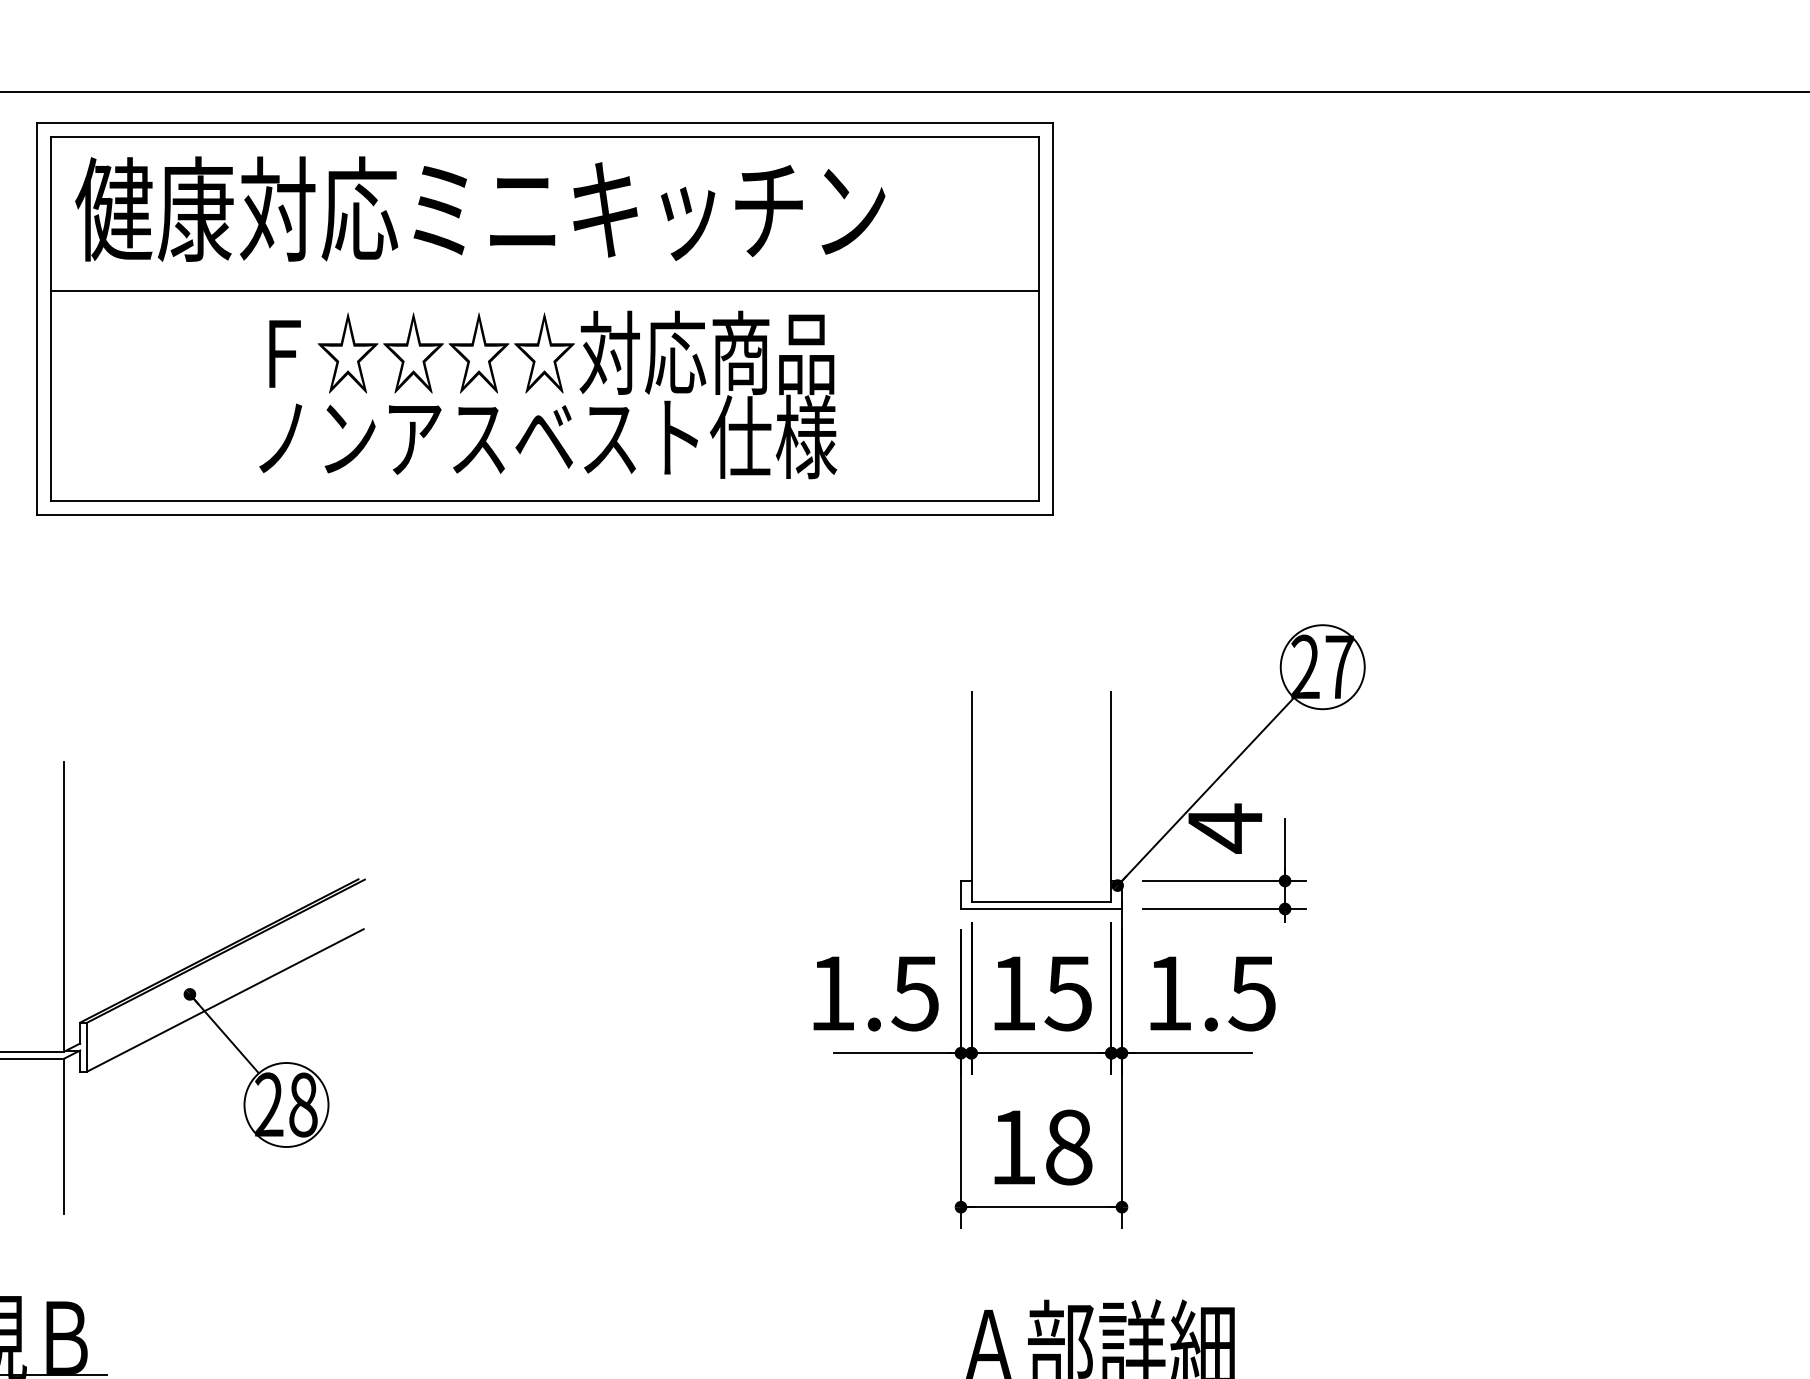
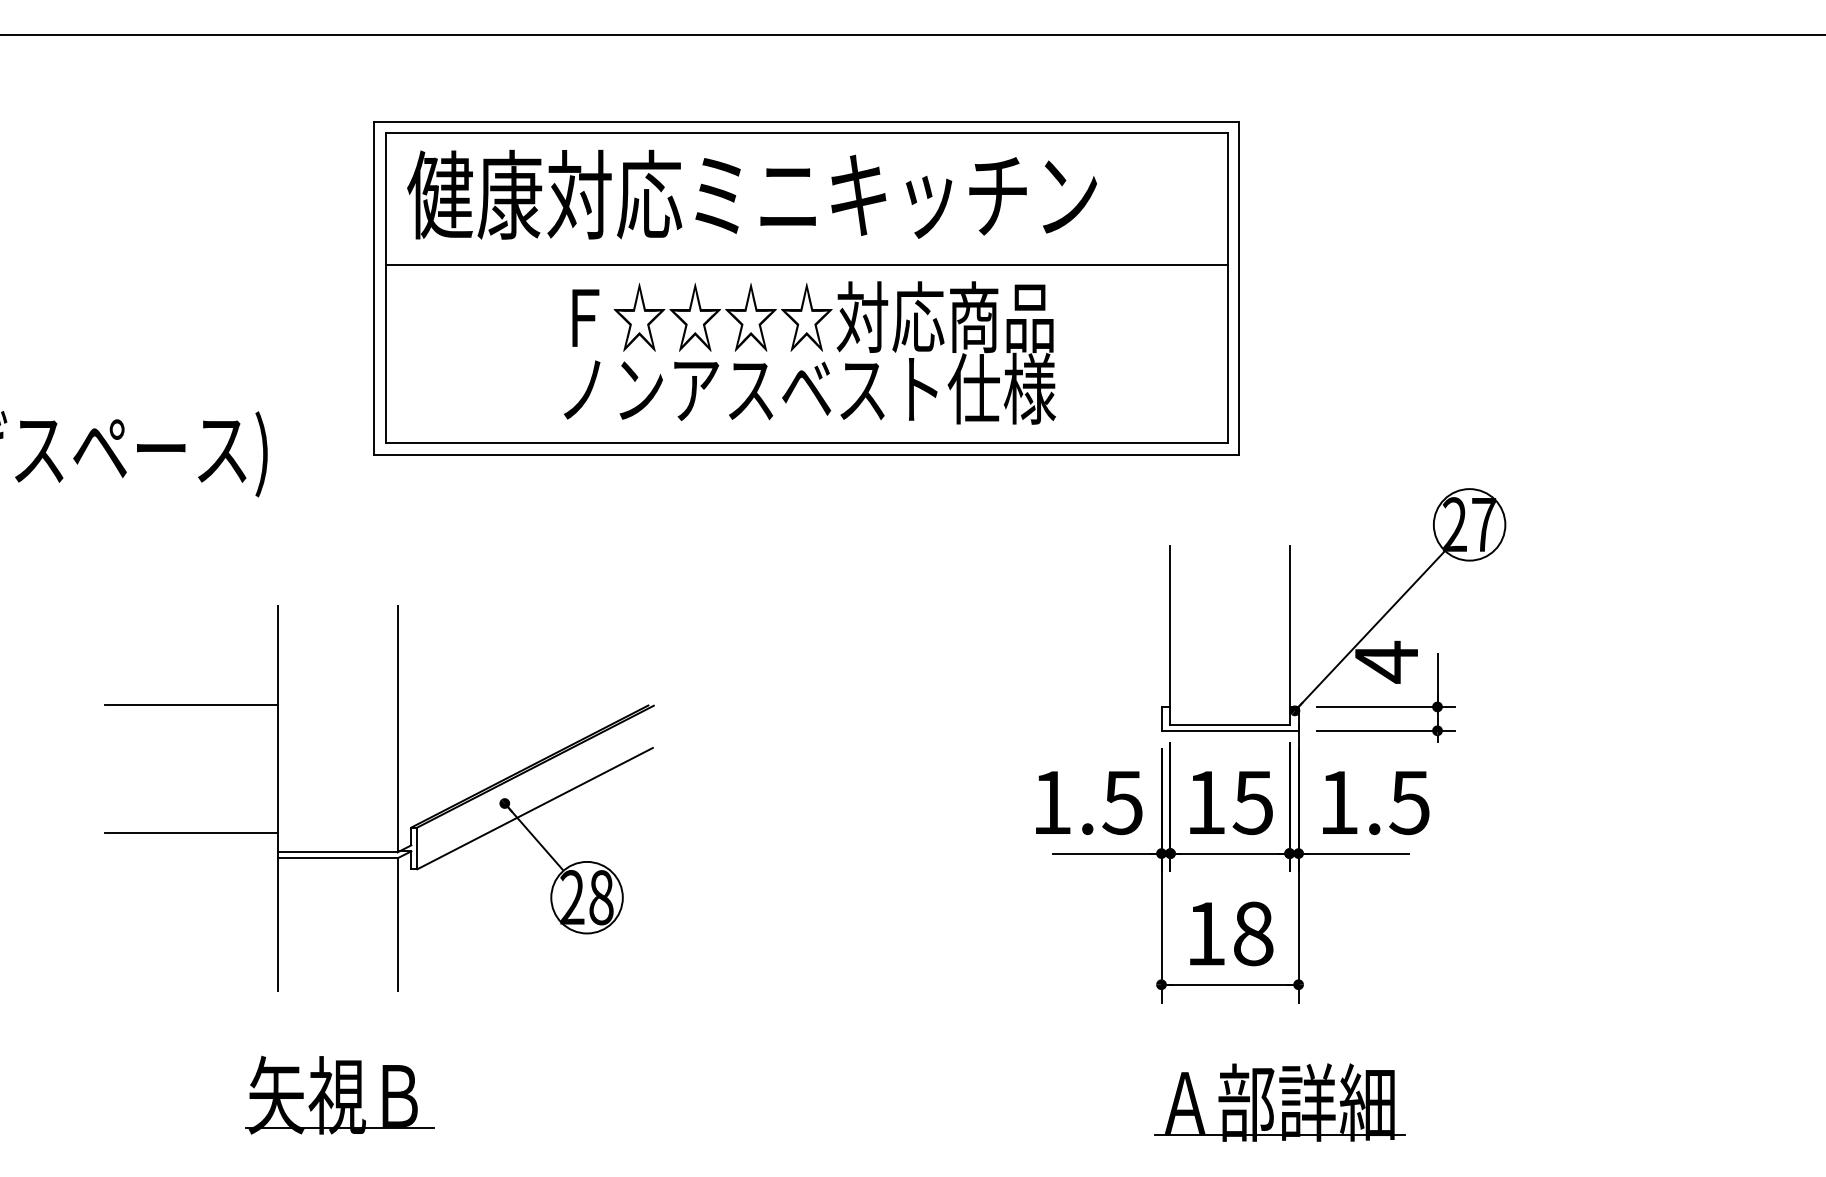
part: (544, 319) -> (806, 288), moved

